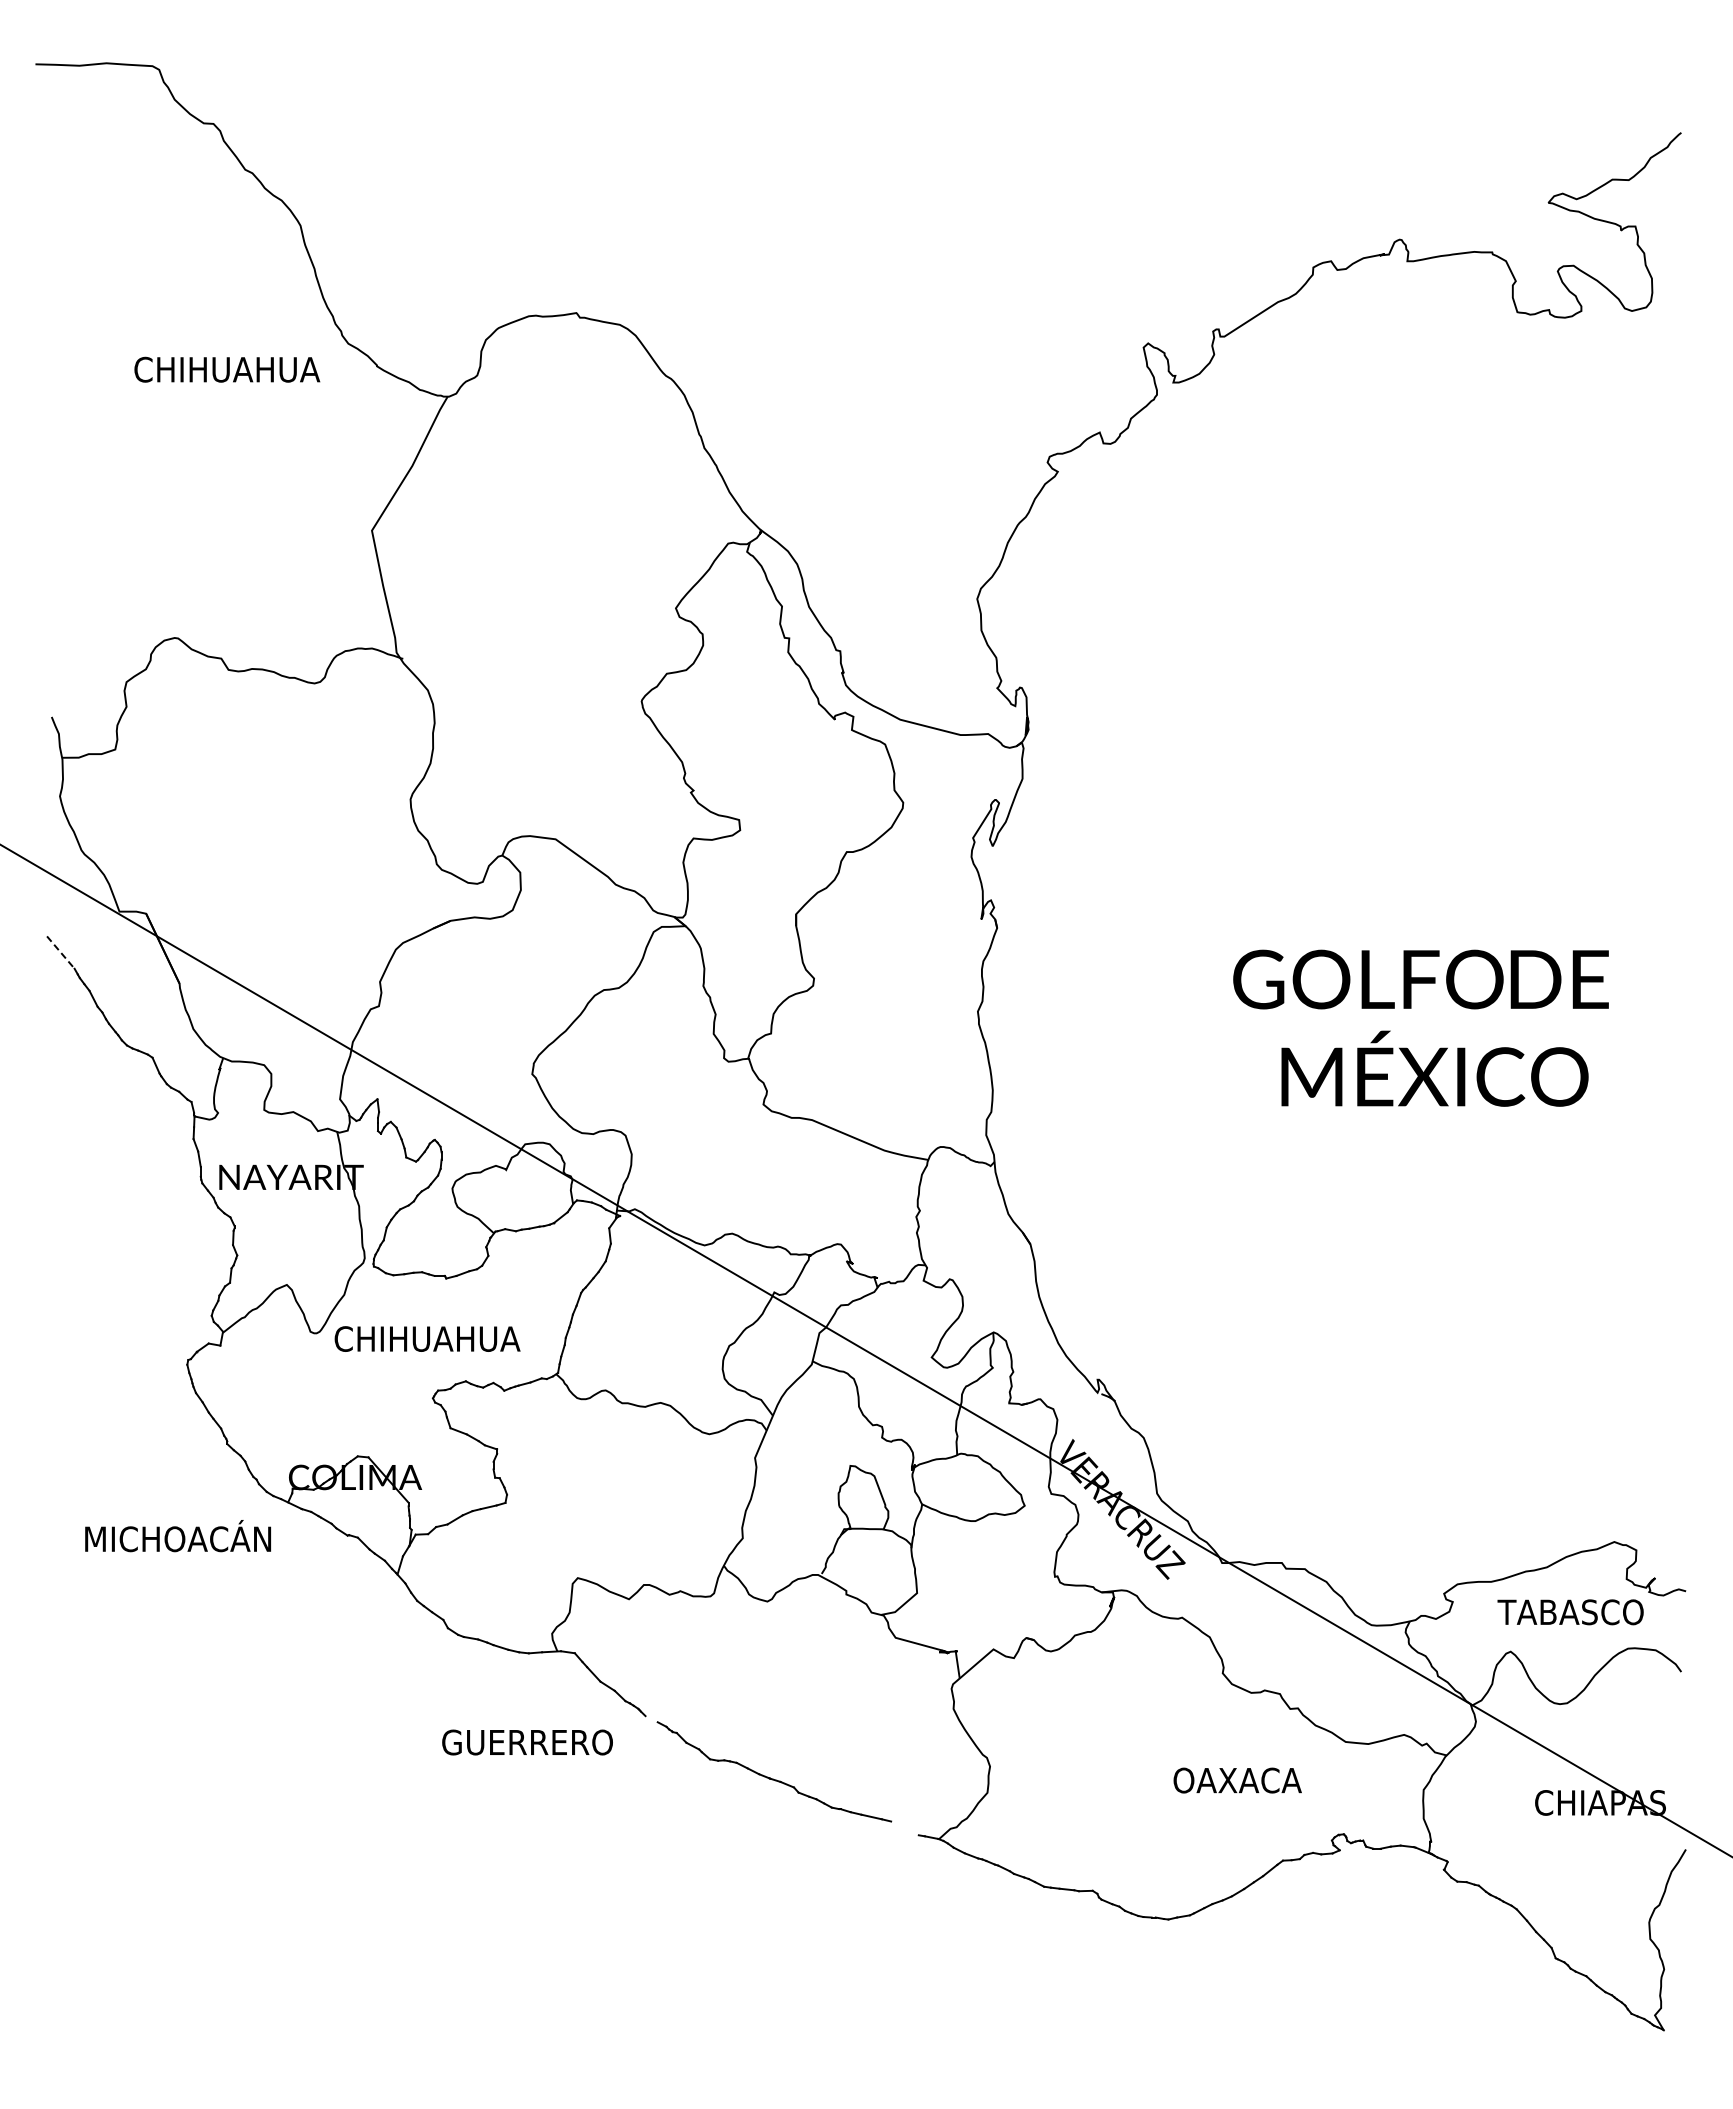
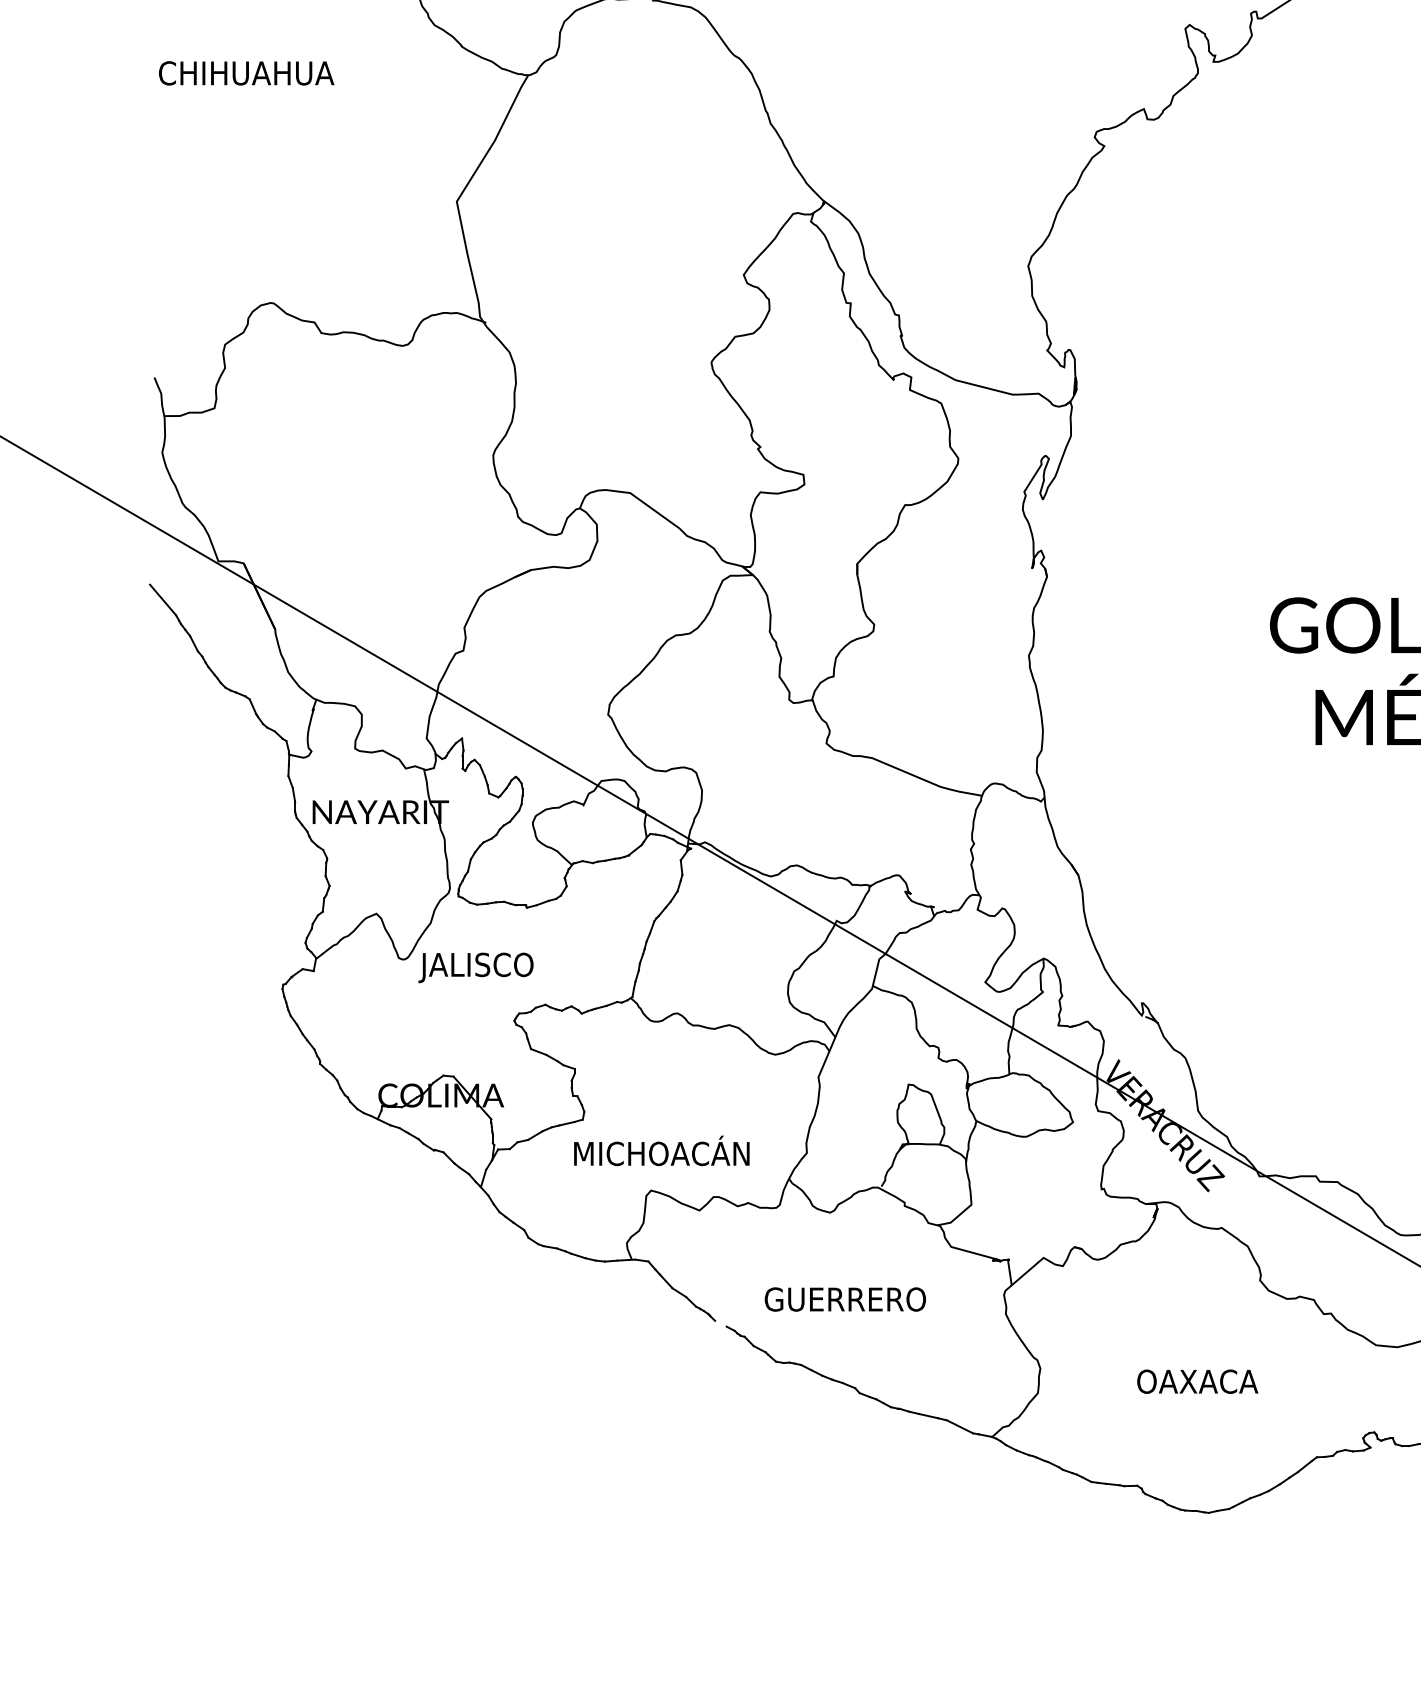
text: (227, 369) -> (246, 73), moved
line: (61, 952) -> (163, 599), dashed -> solid
text: (425, 1342) -> (507, 968), CHIHUAHUA -> JALISCO
text: (177, 1536) -> (661, 1151), moved
text: (527, 1742) -> (845, 1299), moved
text: (1237, 1780) -> (1197, 1381), moved
line: (904, 1828) -> (959, 1426), added

